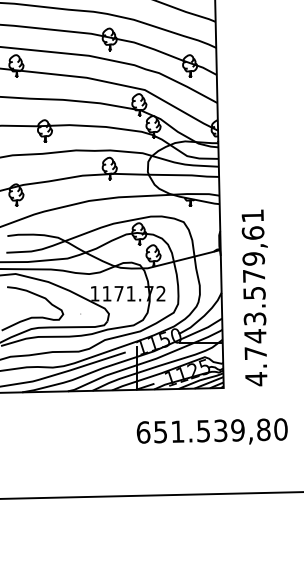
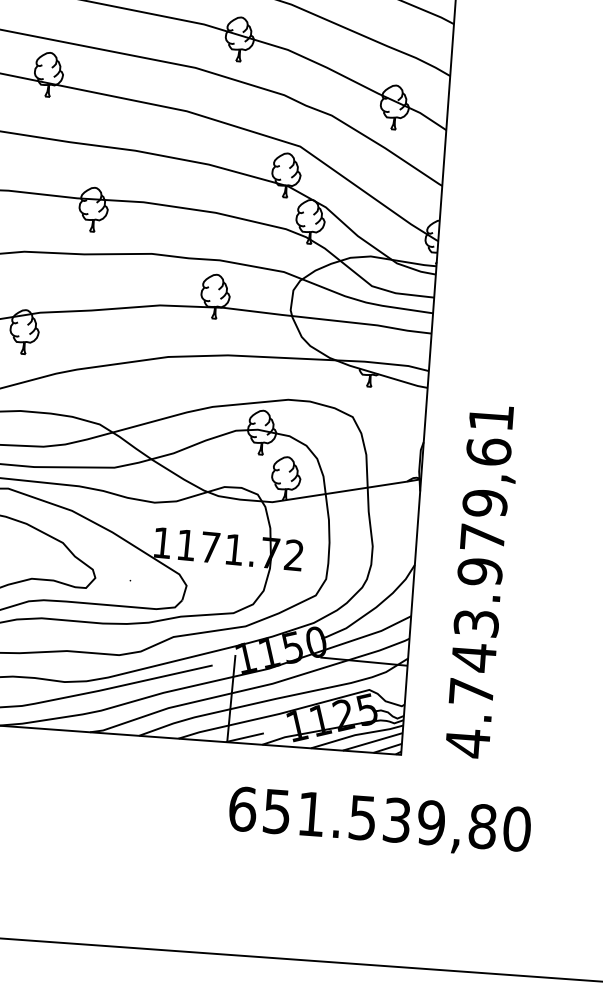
text: (254, 293) -> (480, 572), 4.743.579,61 -> 4.743.979,61
text: (211, 431) -> (378, 820), moved

